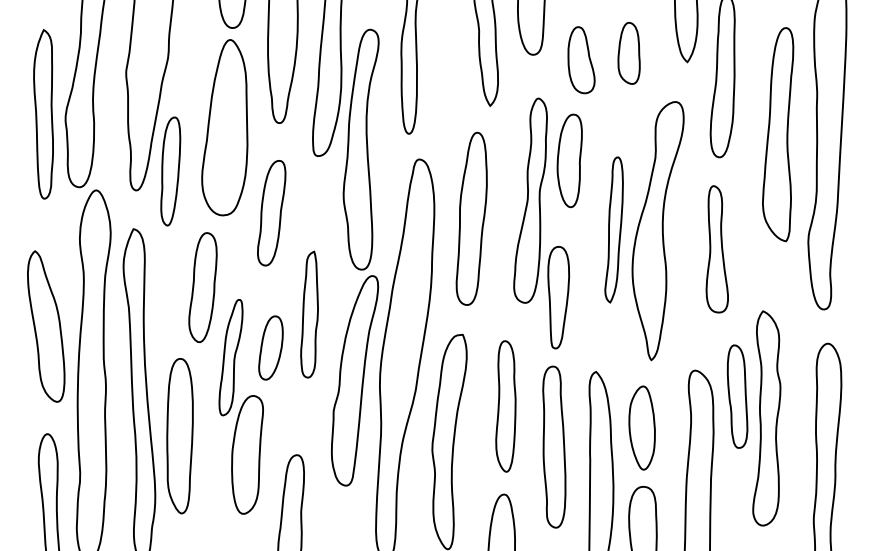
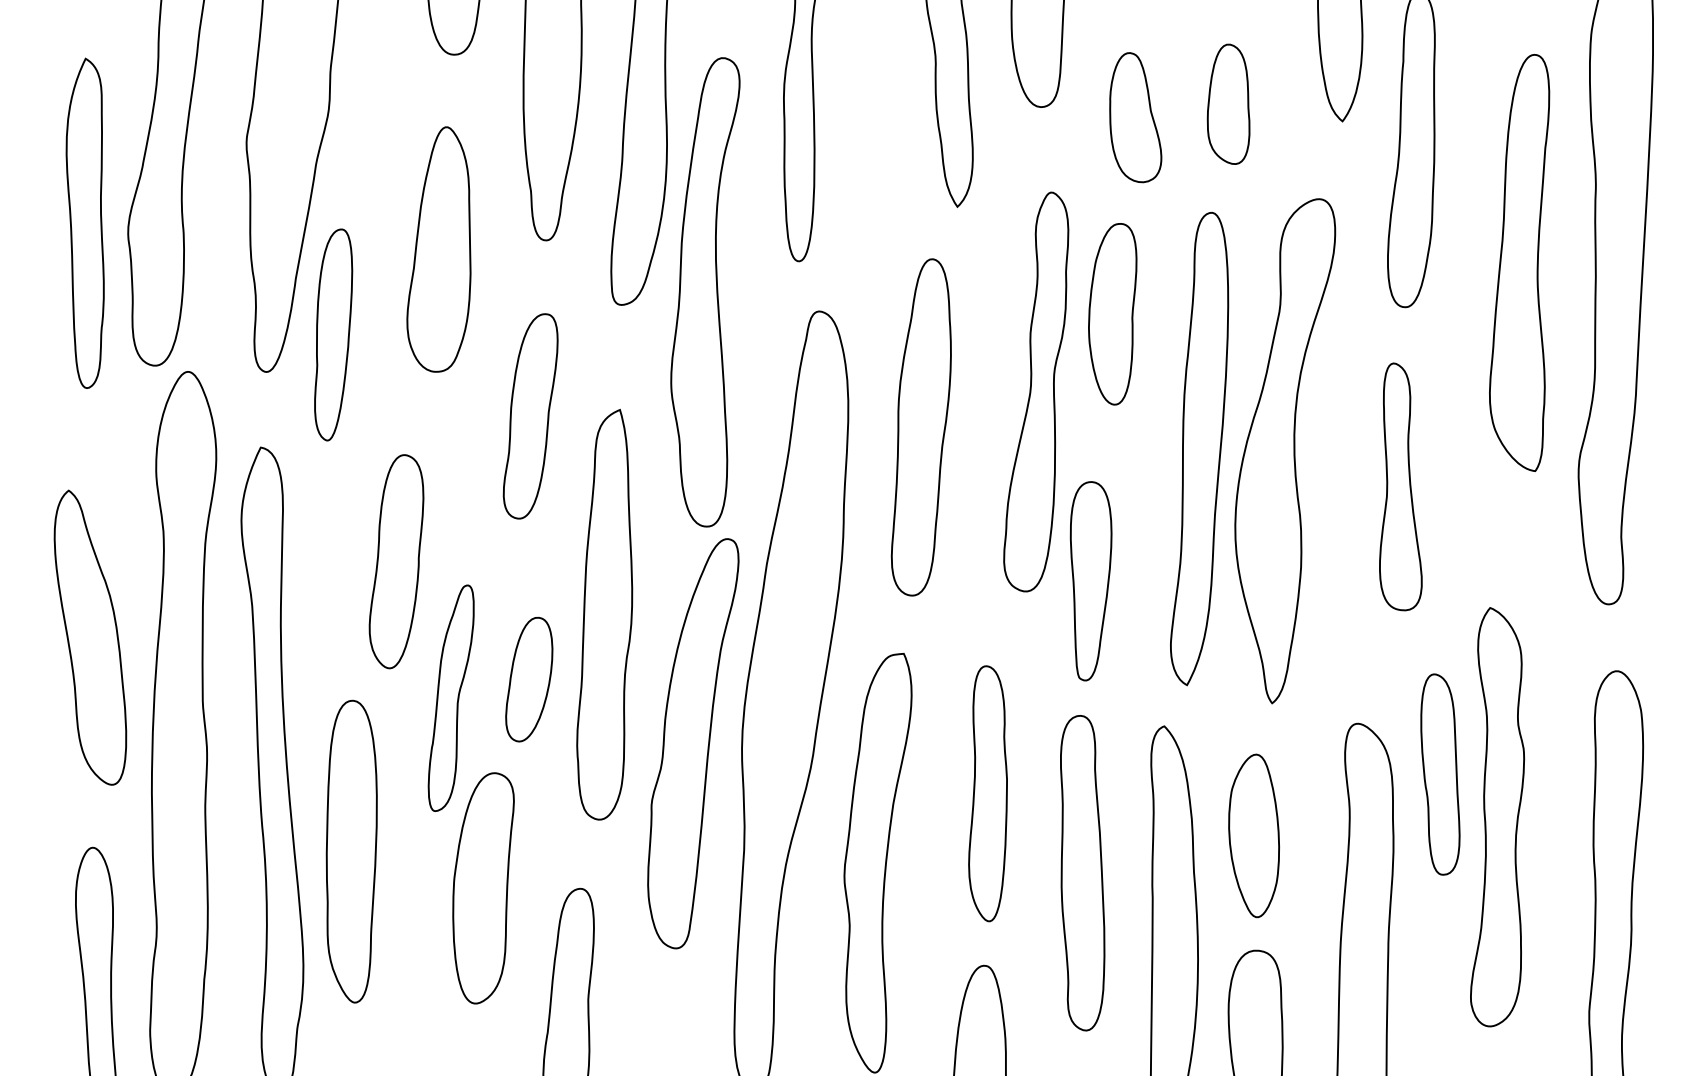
part: (224, 127) -> (438, 249), size x0.71
part: (613, 229) -> (1198, 448), size x1.67
part: (309, 314) -> (604, 614), size x1.67

